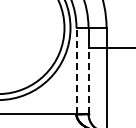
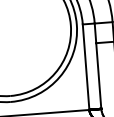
line: (76, 70) -> (86, 66), dashed -> solid
line: (88, 80) -> (98, 75), dashed -> solid

